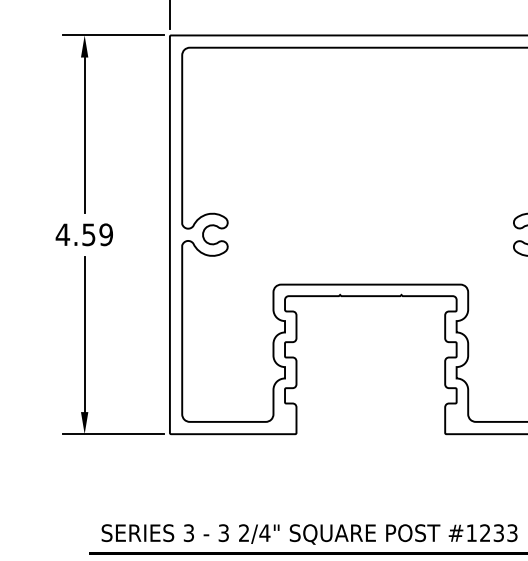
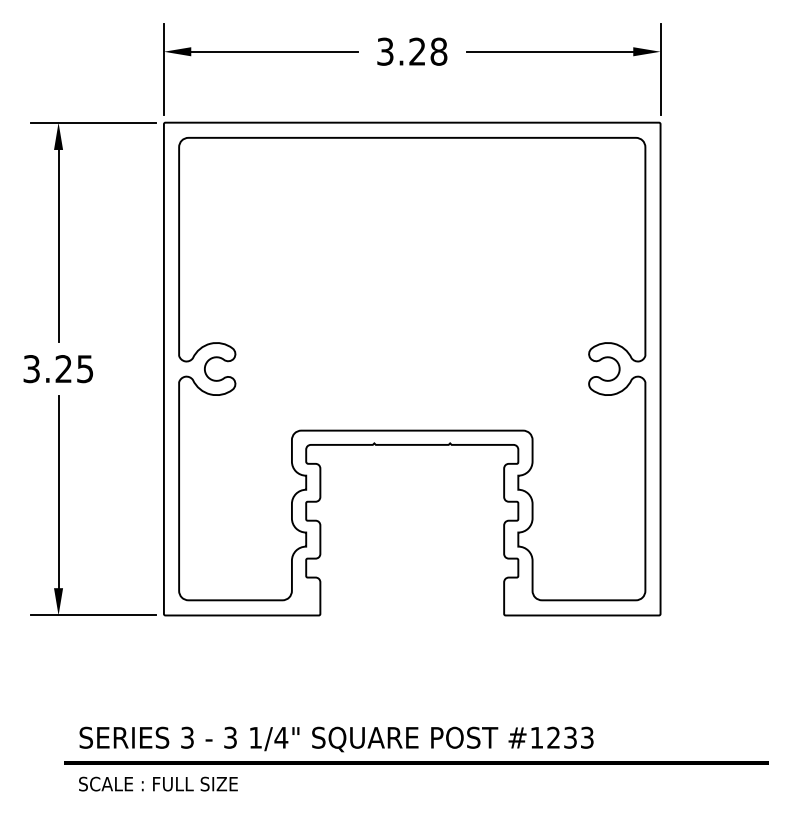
text: (83, 235) -> (57, 369), 4.59 -> 3.25
text: (243, 532) -> (255, 737), 2/4" -> 1/4"

